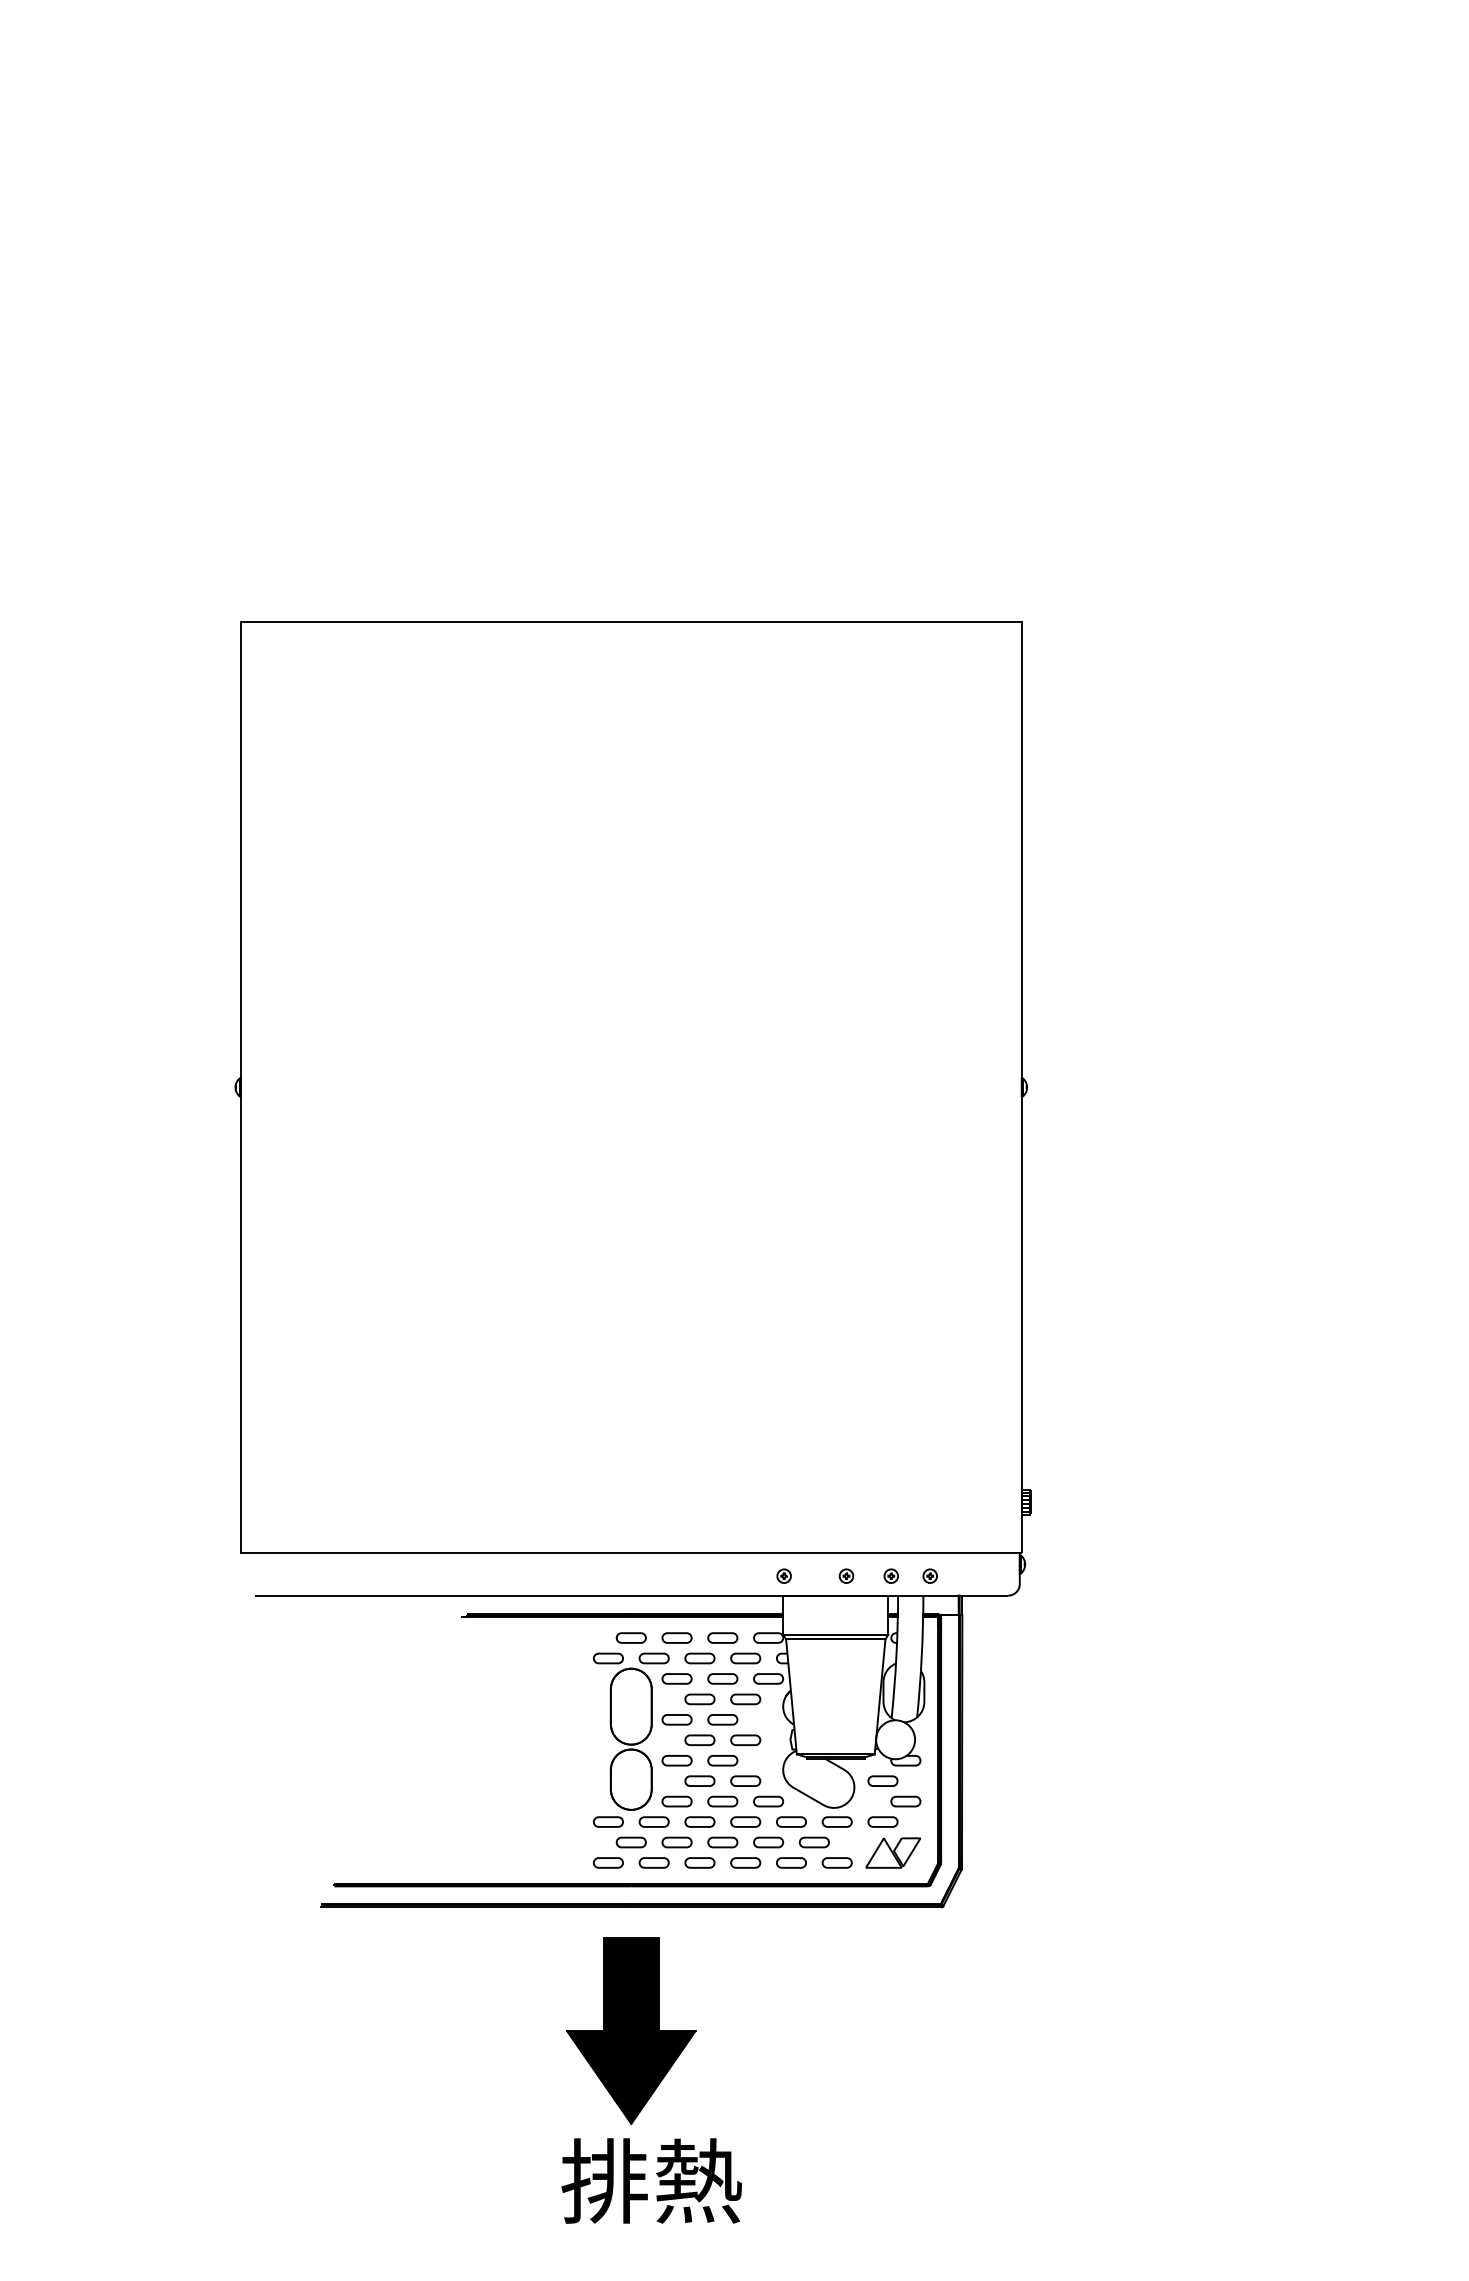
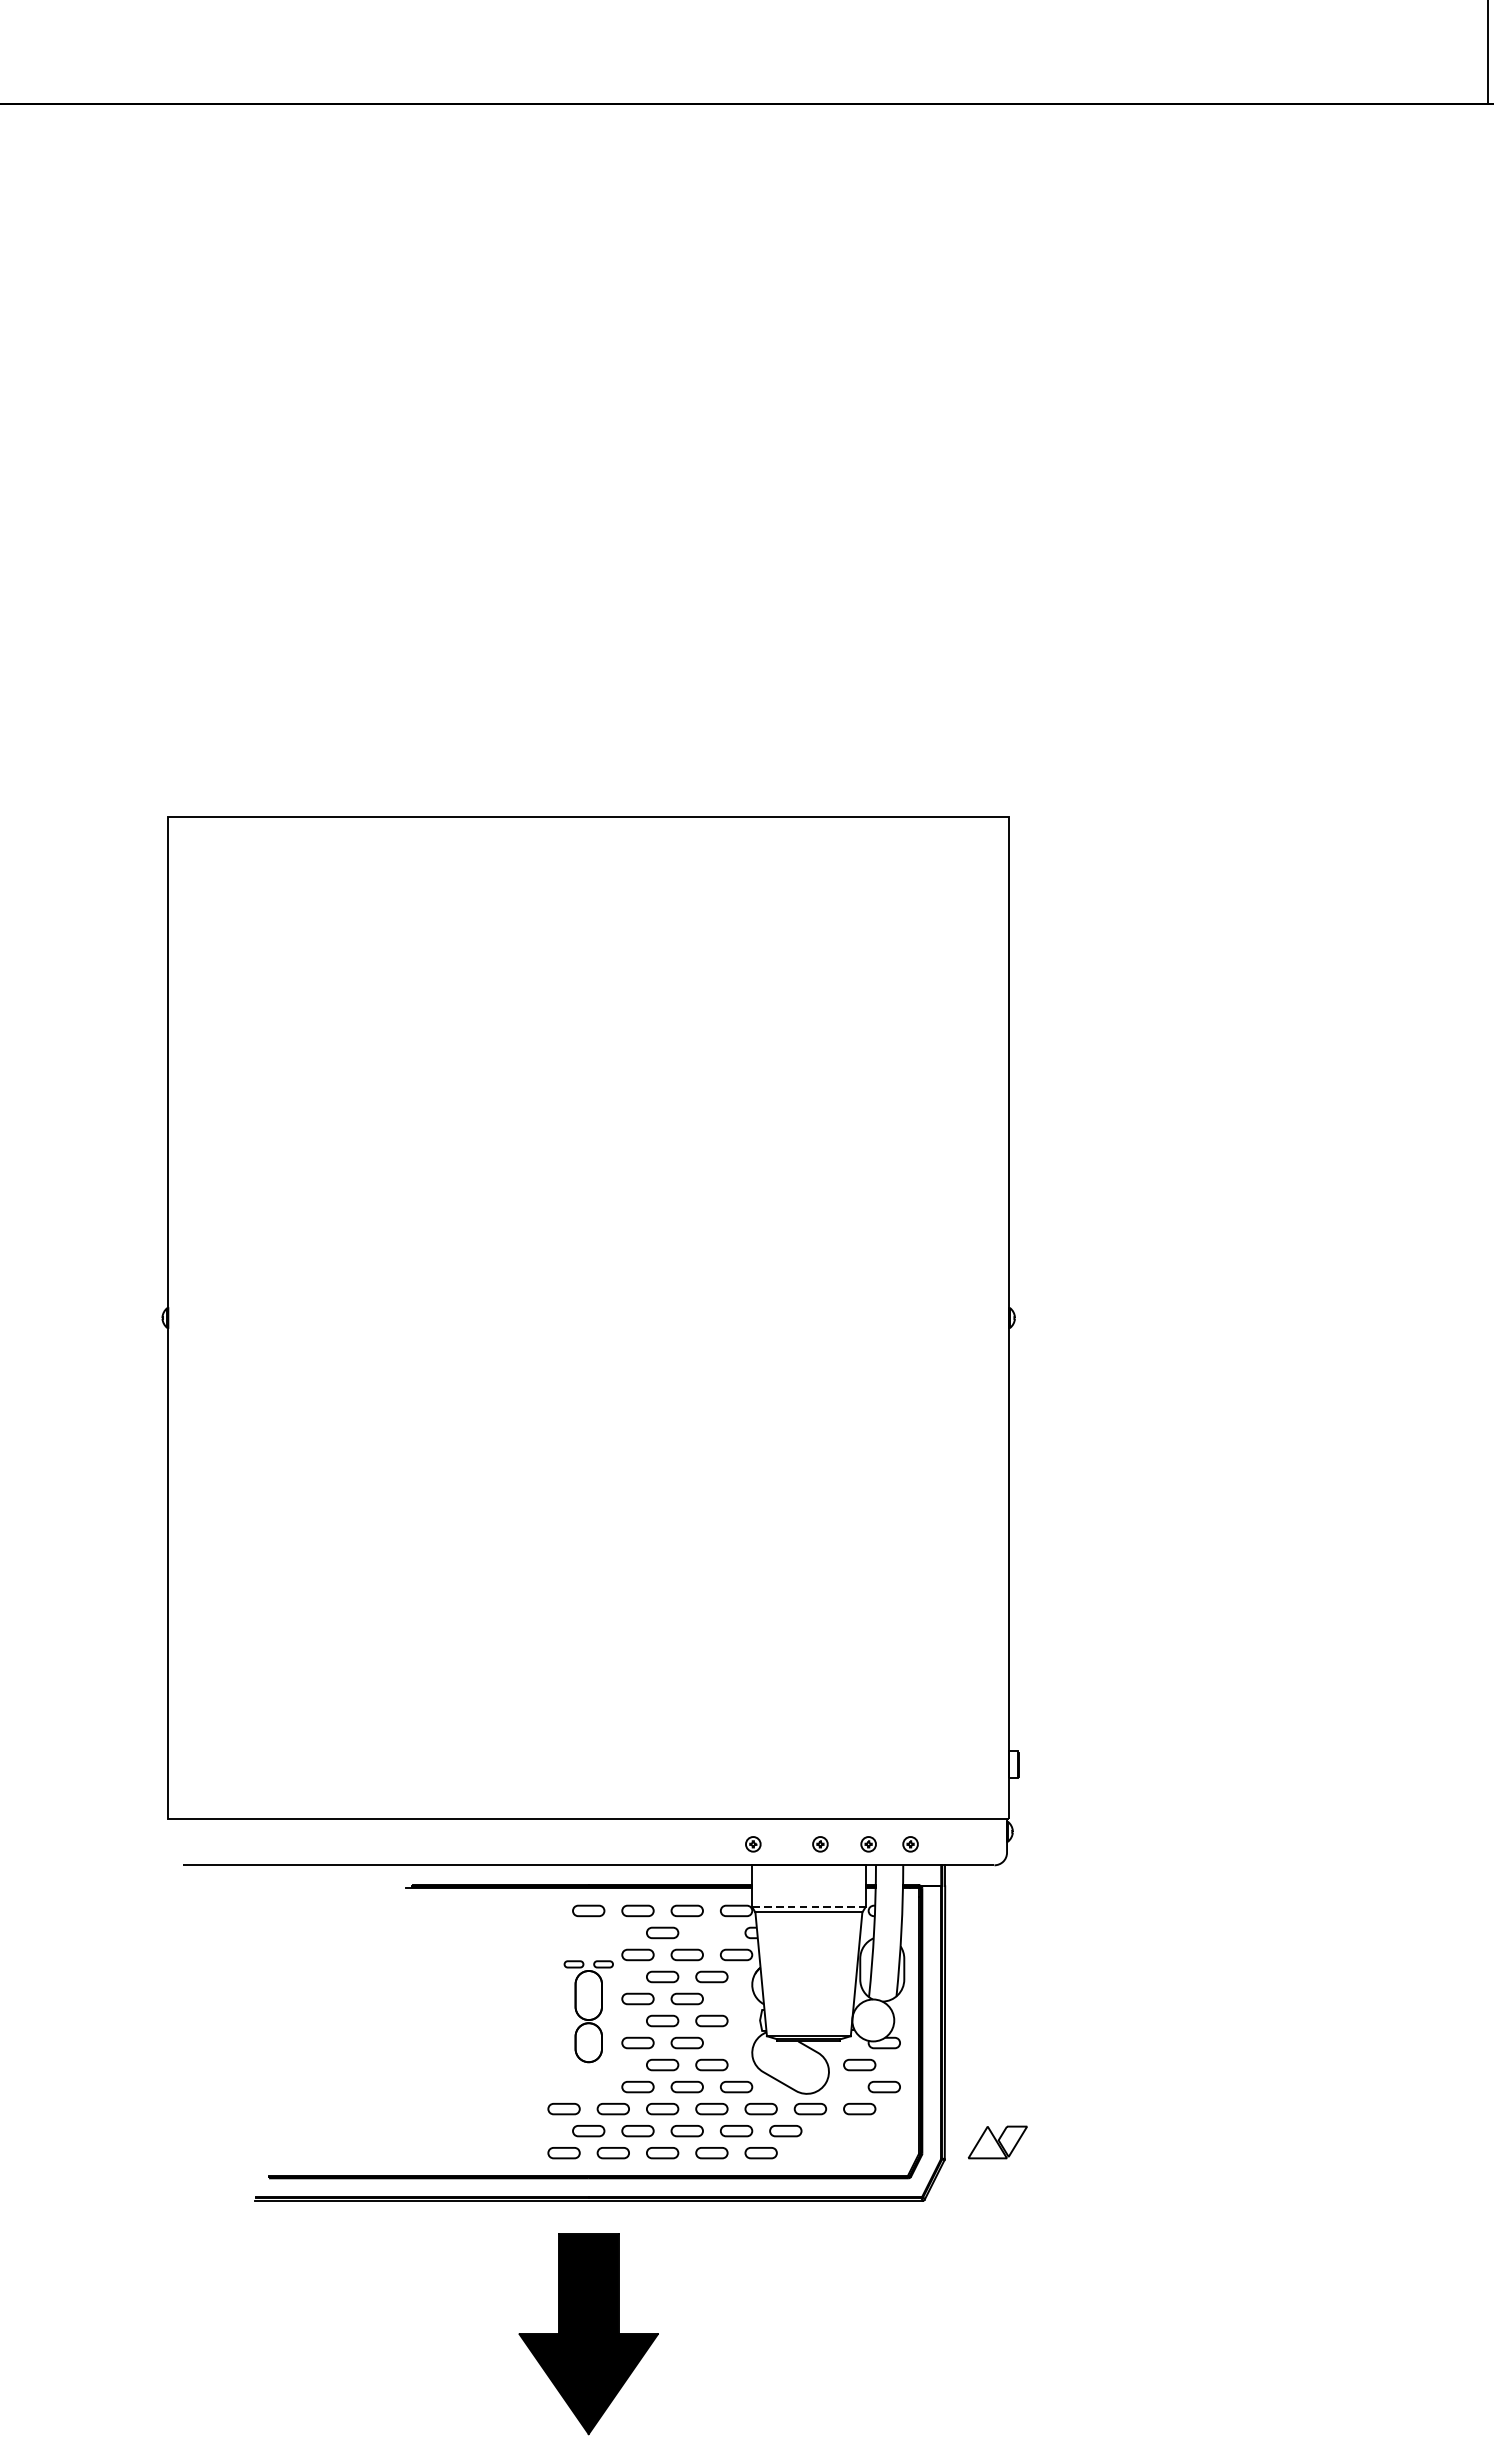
hatch: (1025, 1502) -> (1013, 1764), removed
line: (835, 1634) -> (808, 1907), solid -> dashed
part: (745, 1658) -> (711, 1932), removed
part: (631, 1731) -> (588, 2011), size x0.6
part: (893, 1852) -> (998, 2141), moved
part: (836, 1862) -> (809, 2152), removed

